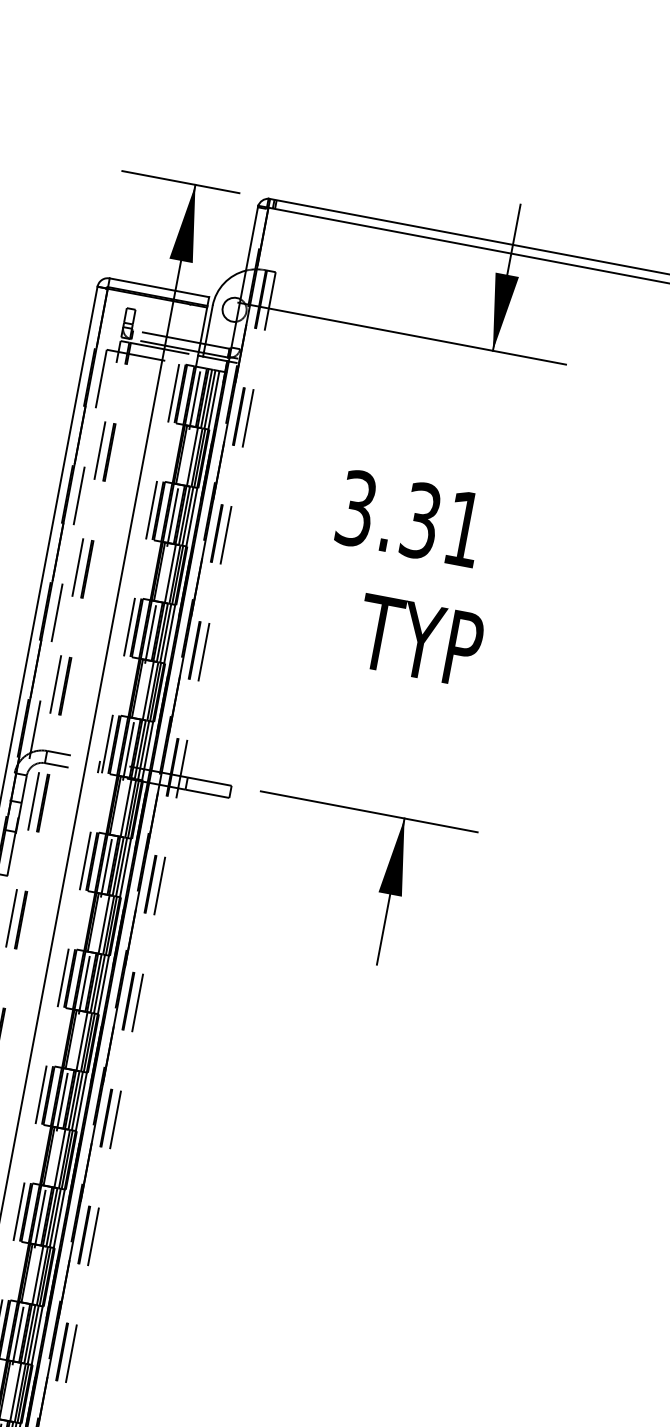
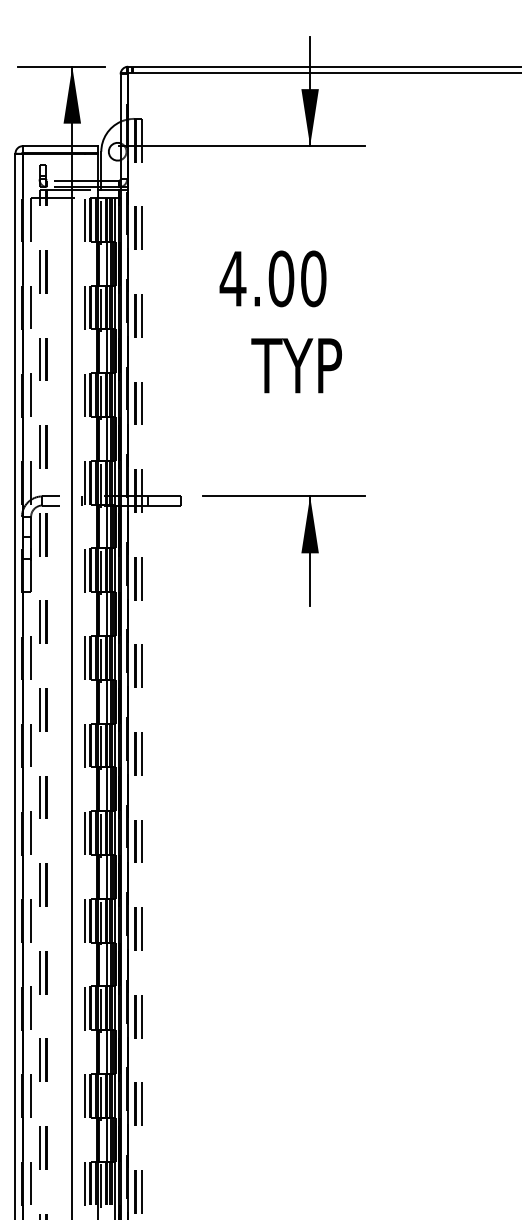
text: (409, 518) -> (272, 278), 3.31 -> 4.00

